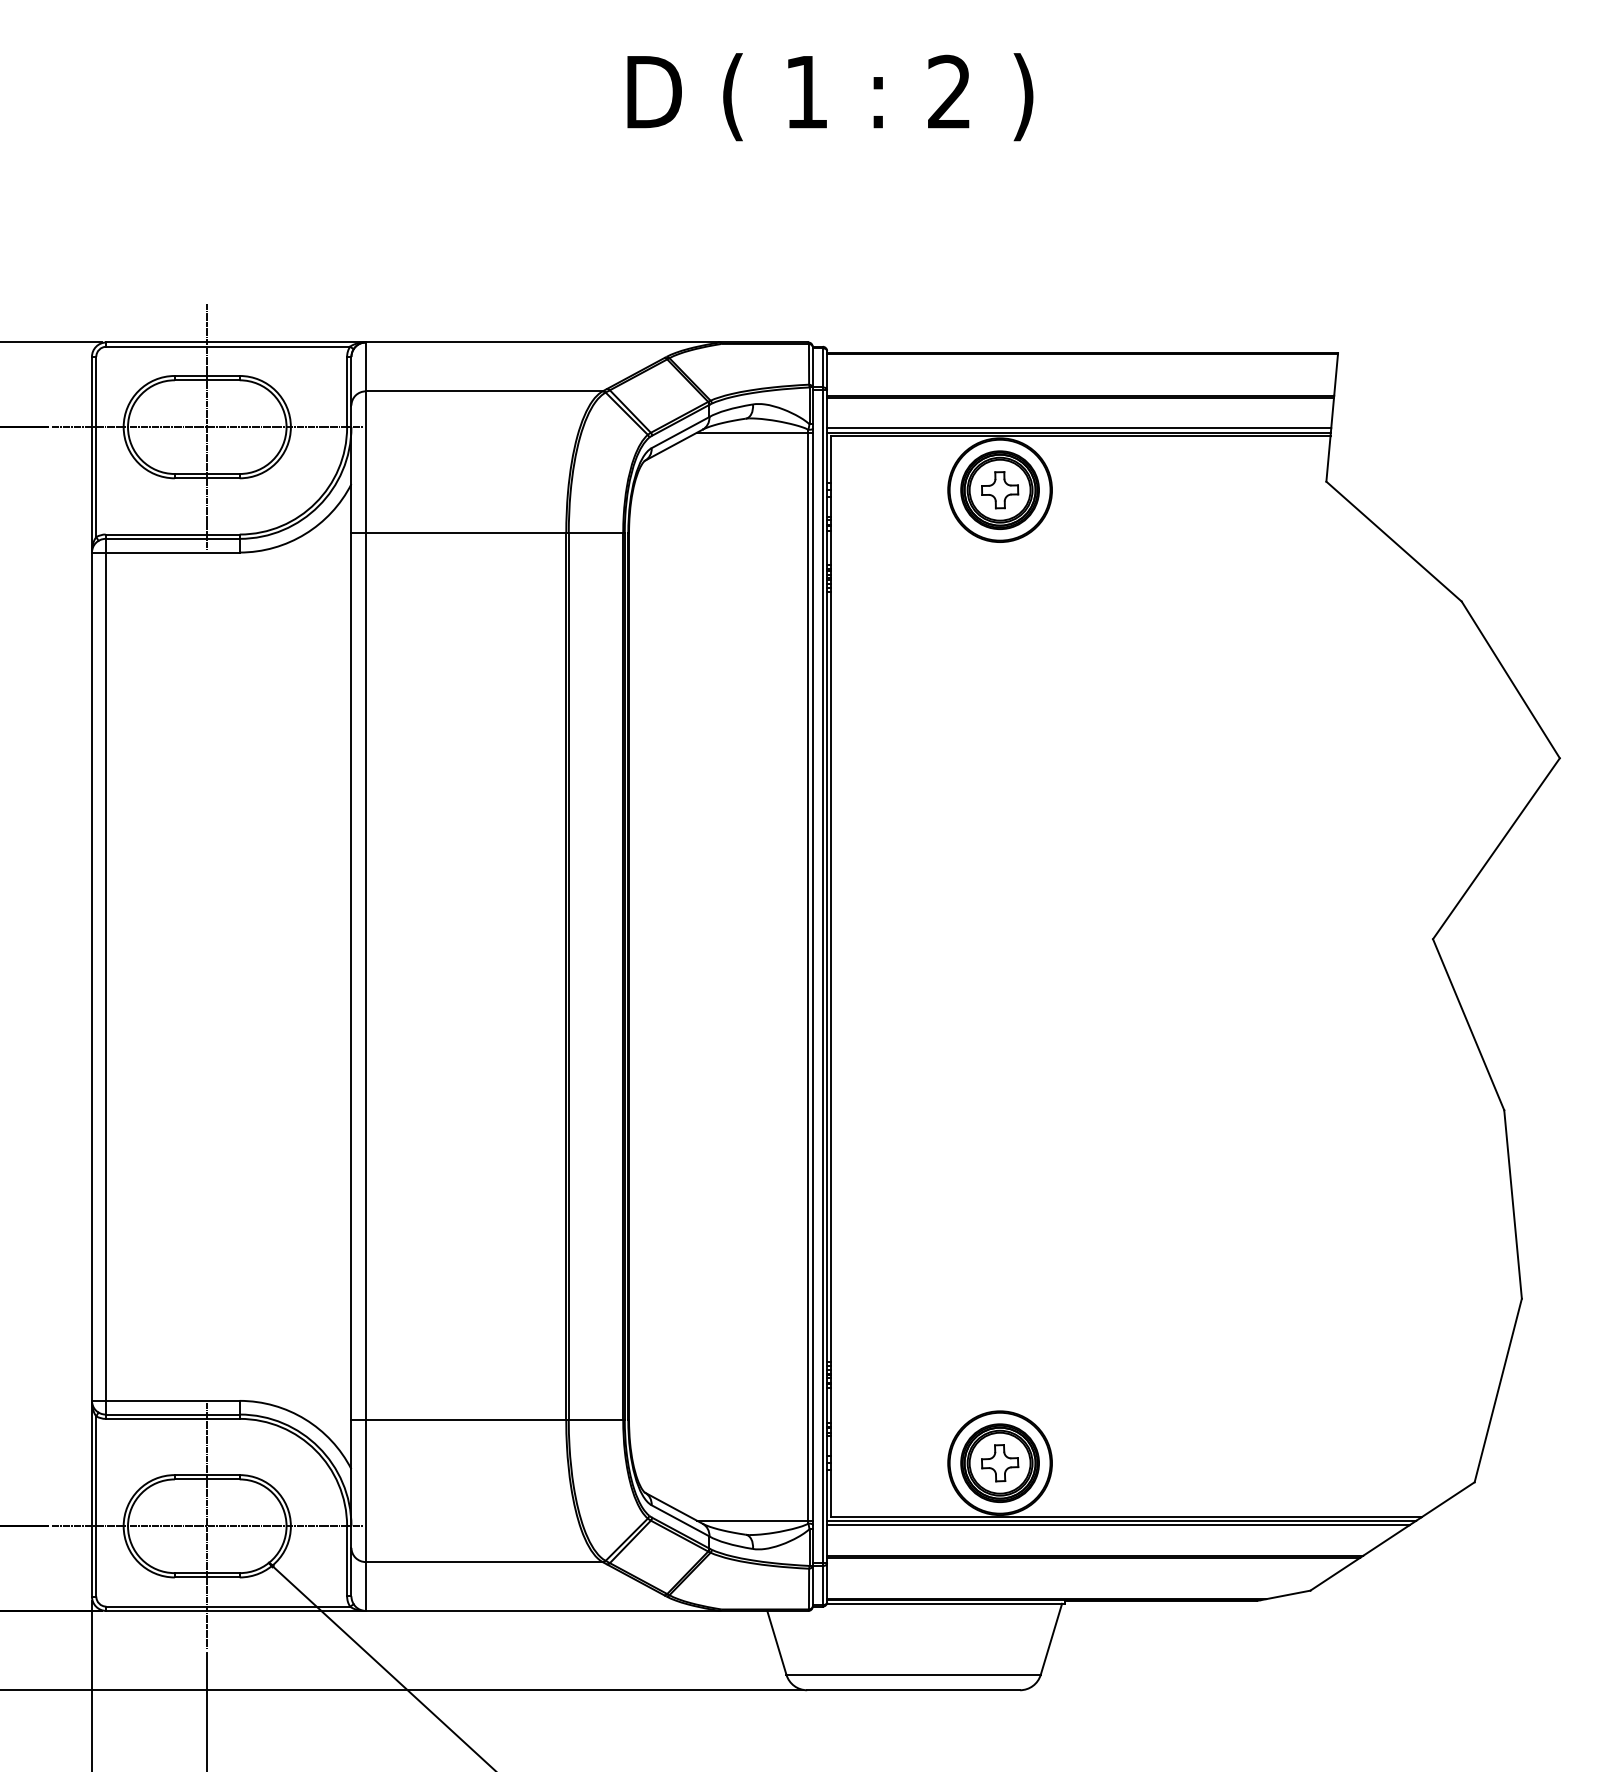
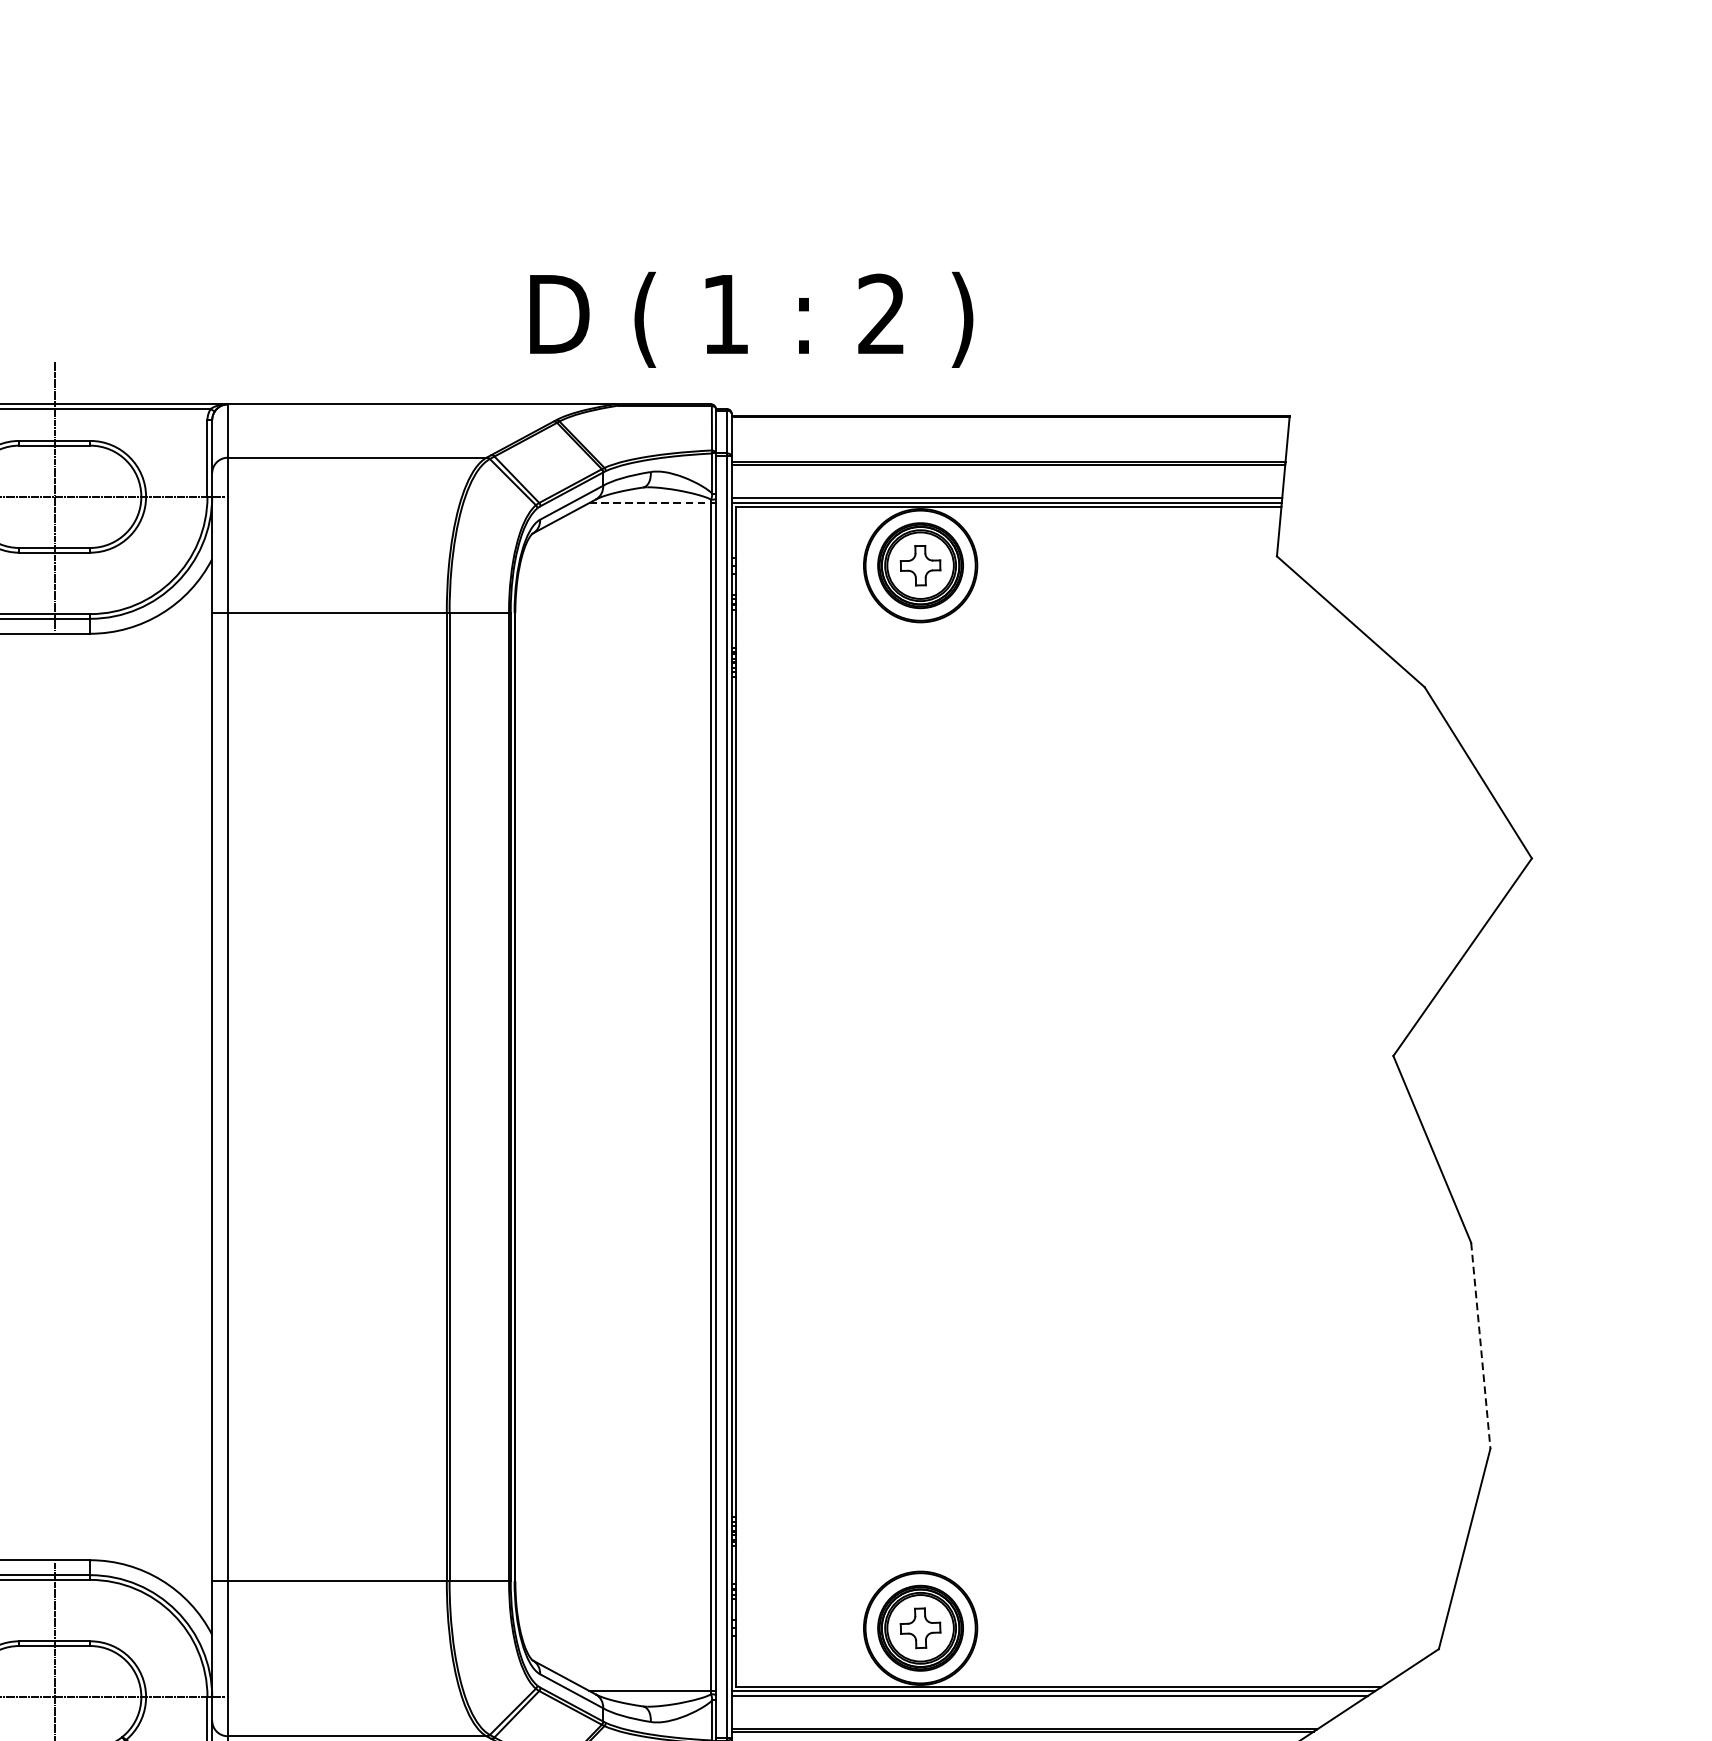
text: (830, 97) -> (751, 320), moved
line: (752, 432) -> (650, 502), solid -> dashed
line: (1513, 1204) -> (1481, 1345), solid -> dashed

